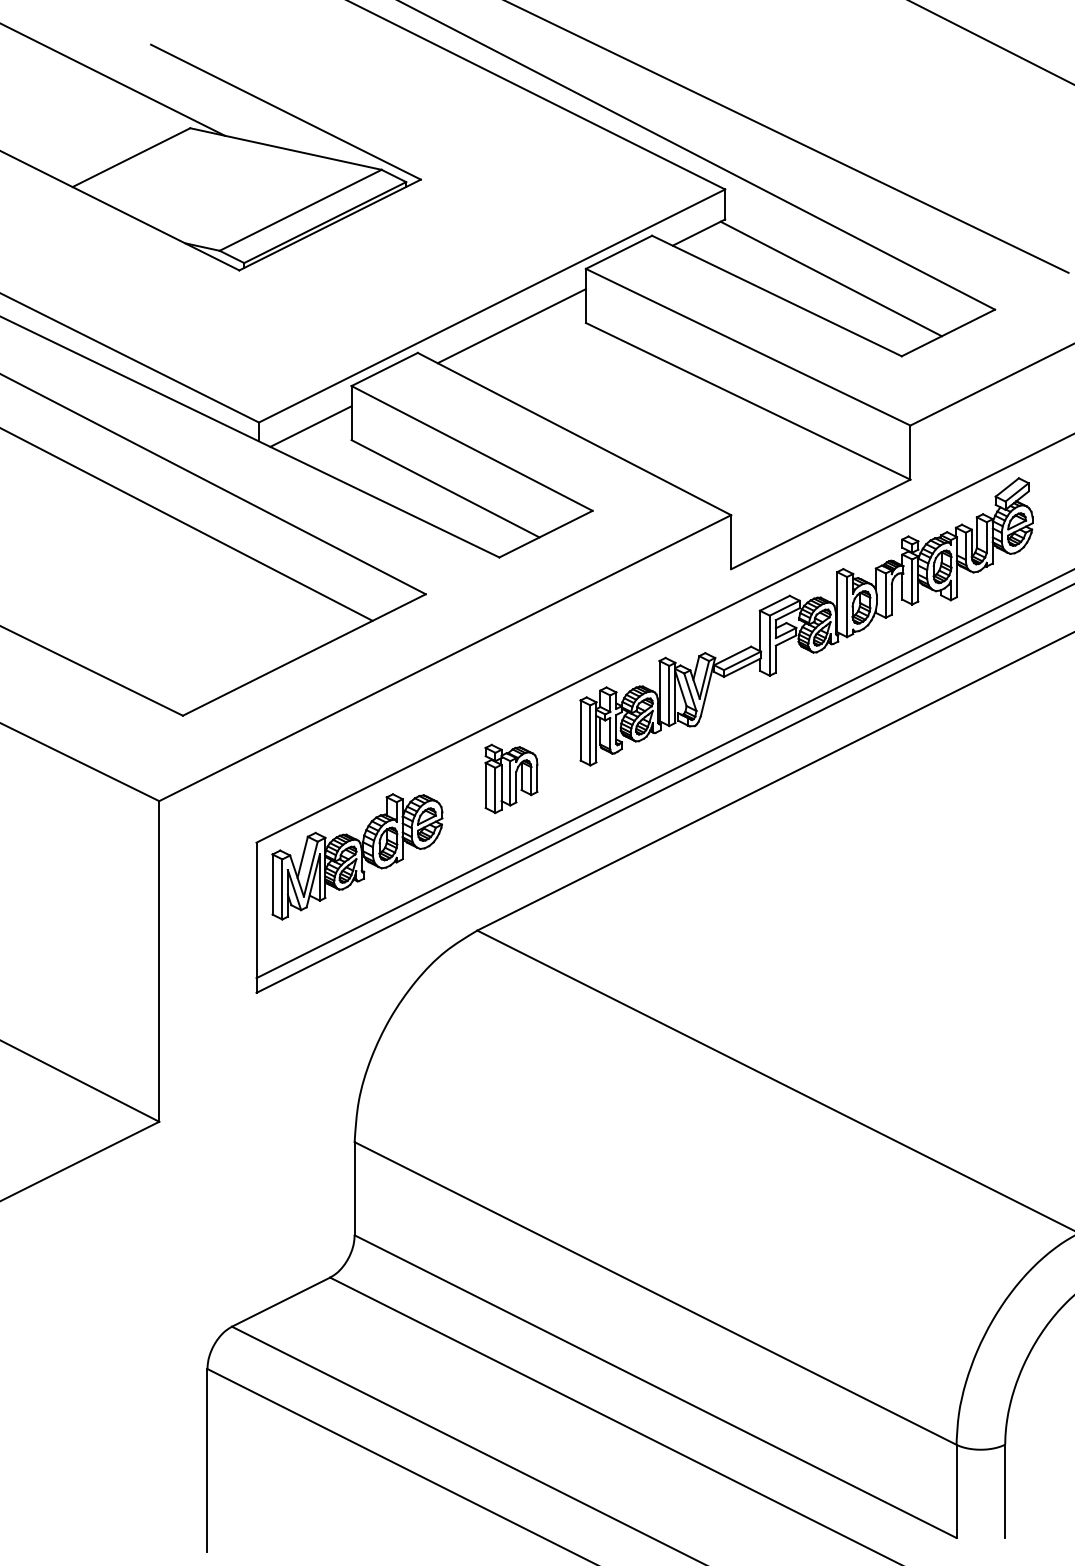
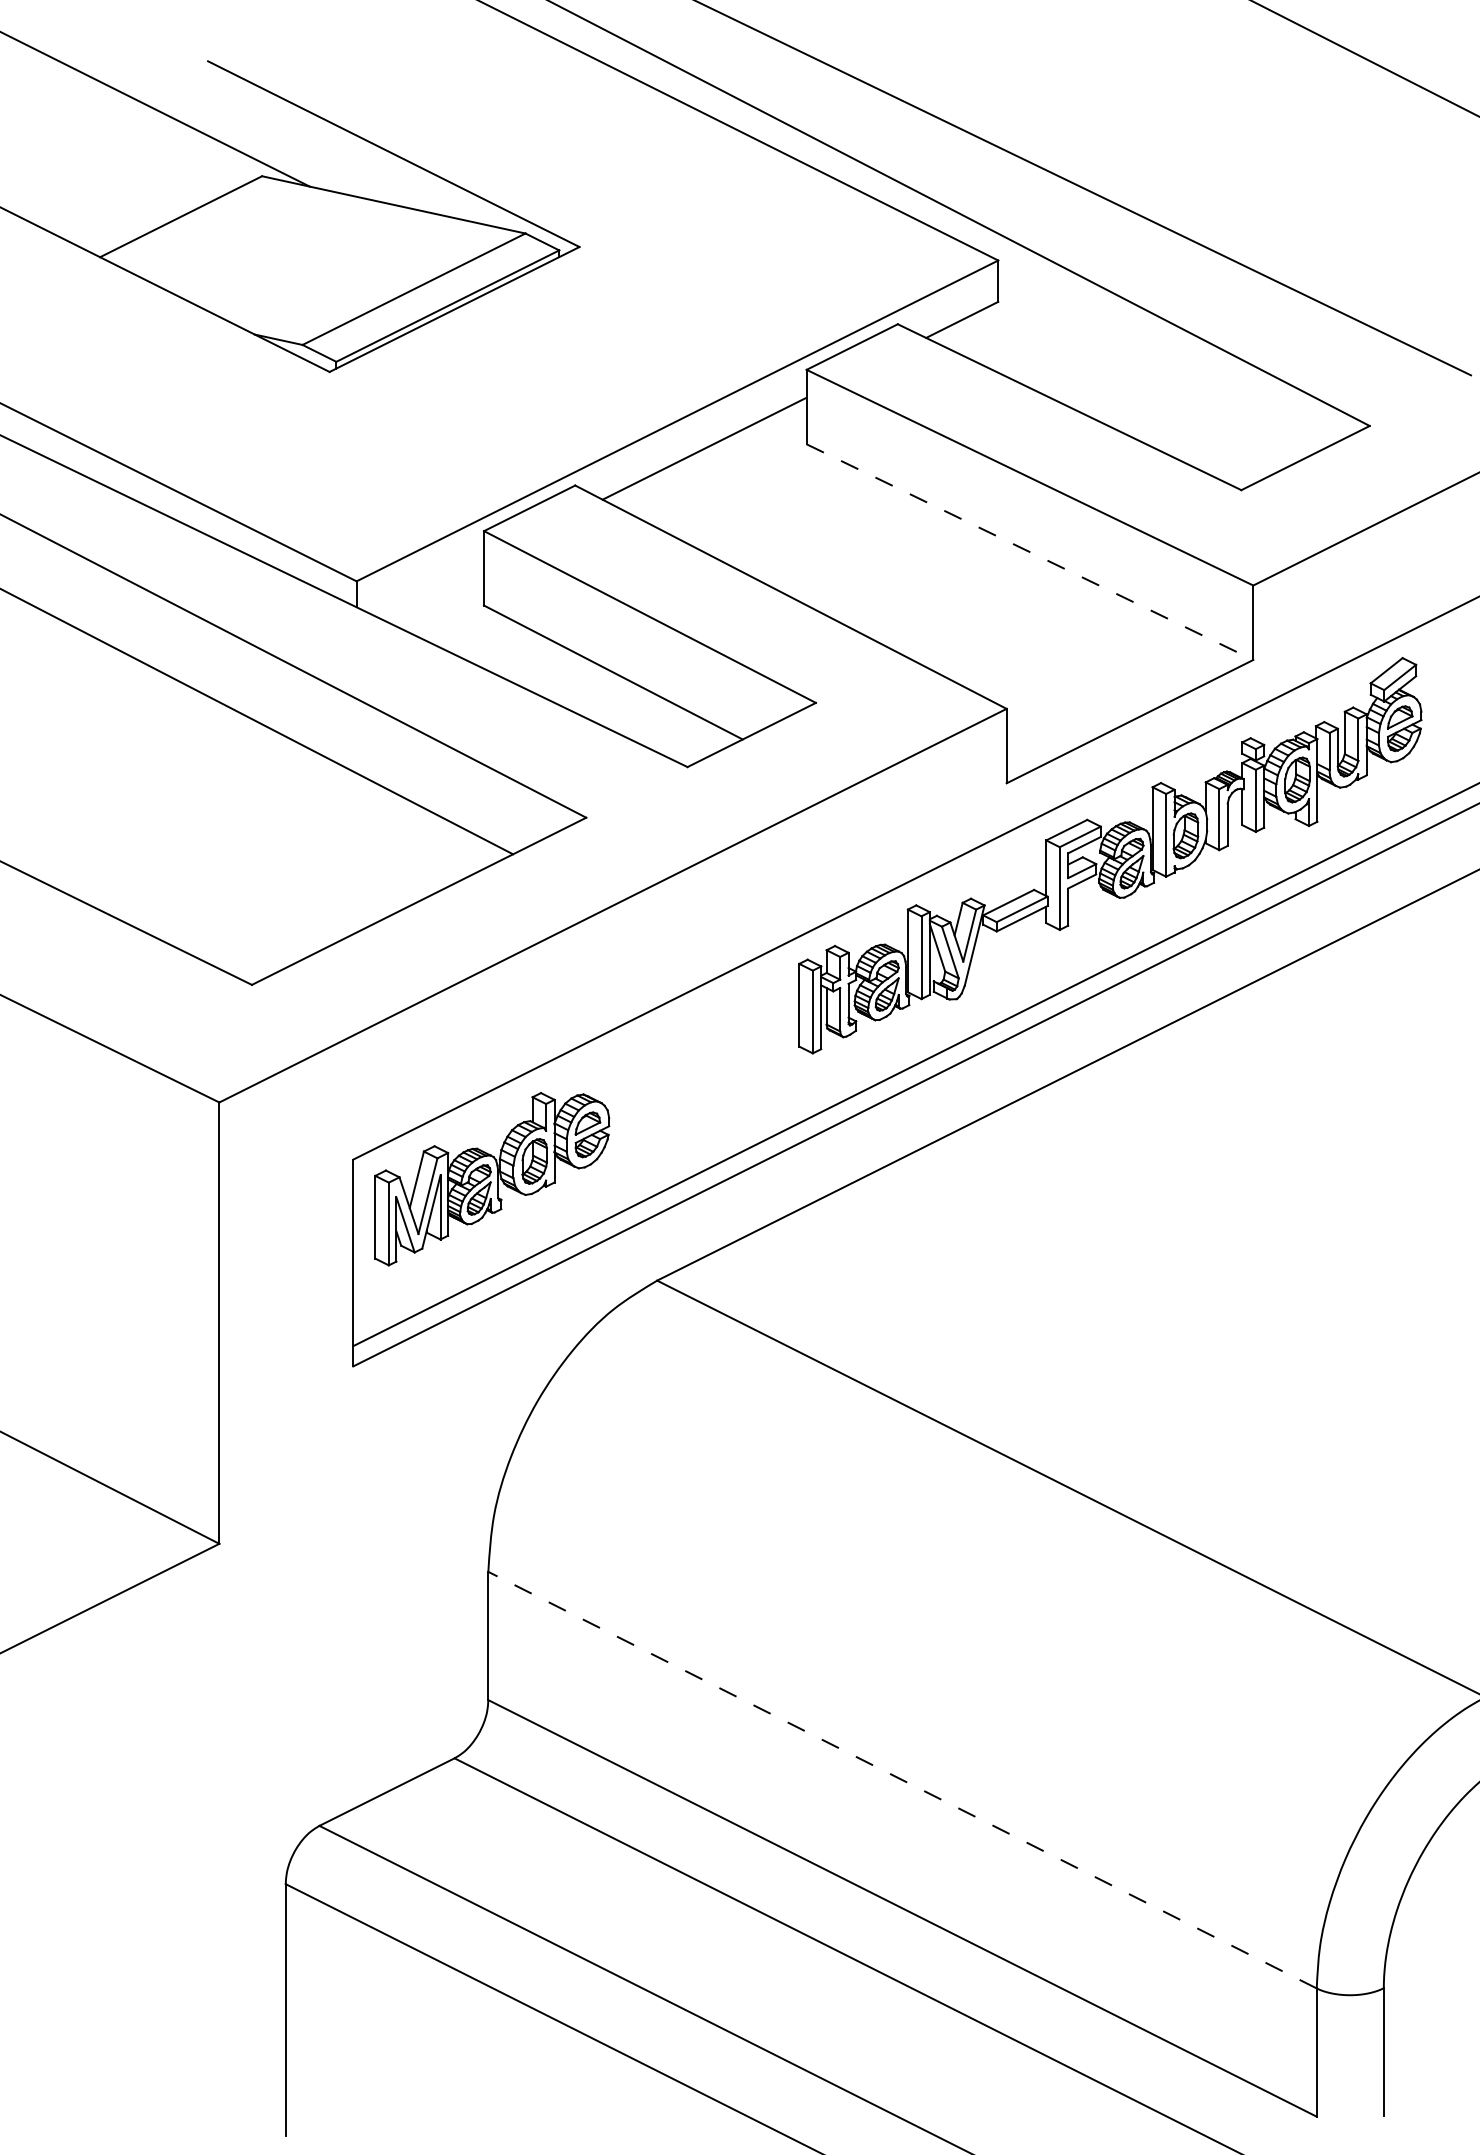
line: (831, 278) -> (1144, 383), removed
line: (748, 401) -> (1030, 552), solid -> dashed
line: (311, 426) -> (428, 586), removed
part: (510, 778) -> (703, 1071), removed
line: (655, 1293) -> (902, 1780), solid -> dashed

